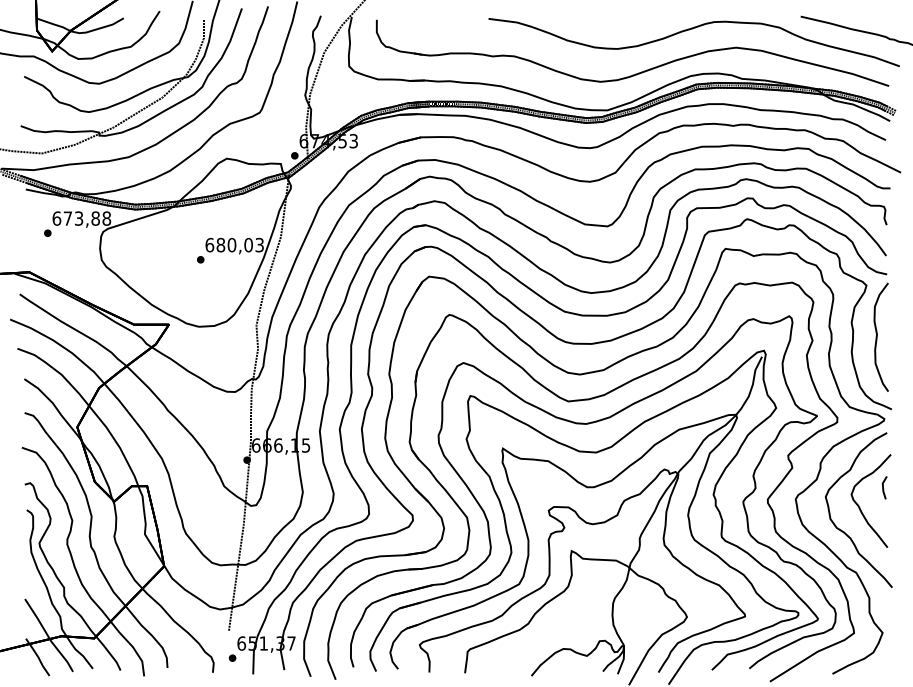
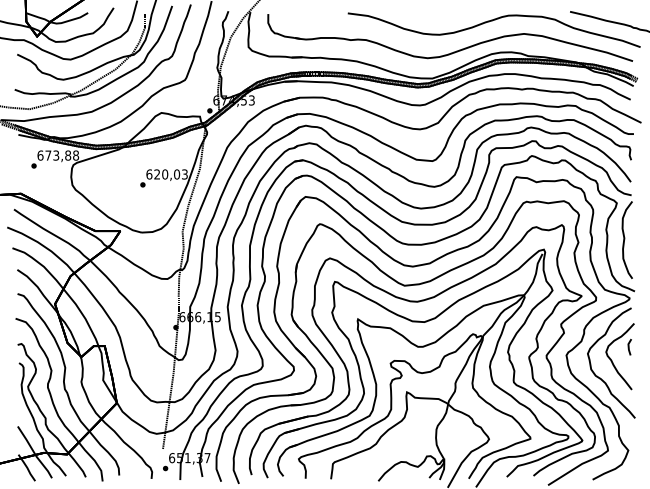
text: (220, 245) -> (156, 174), 680,03 -> 620,03

